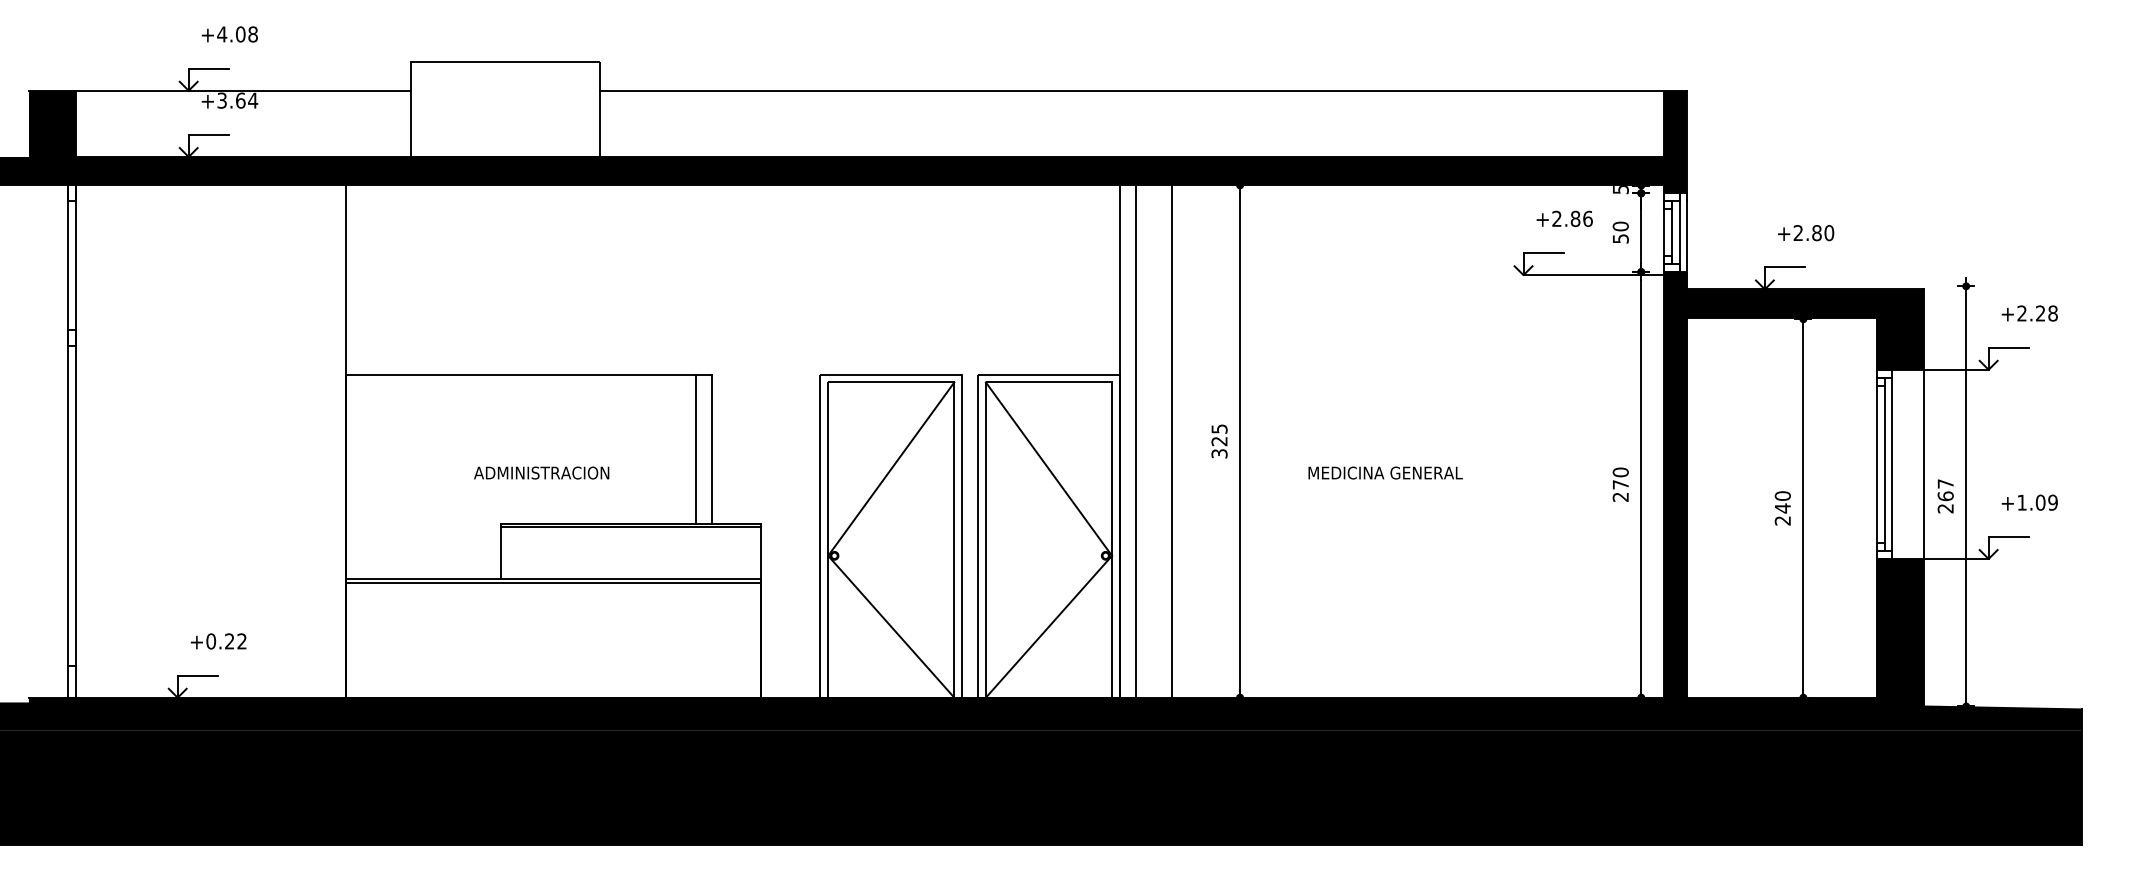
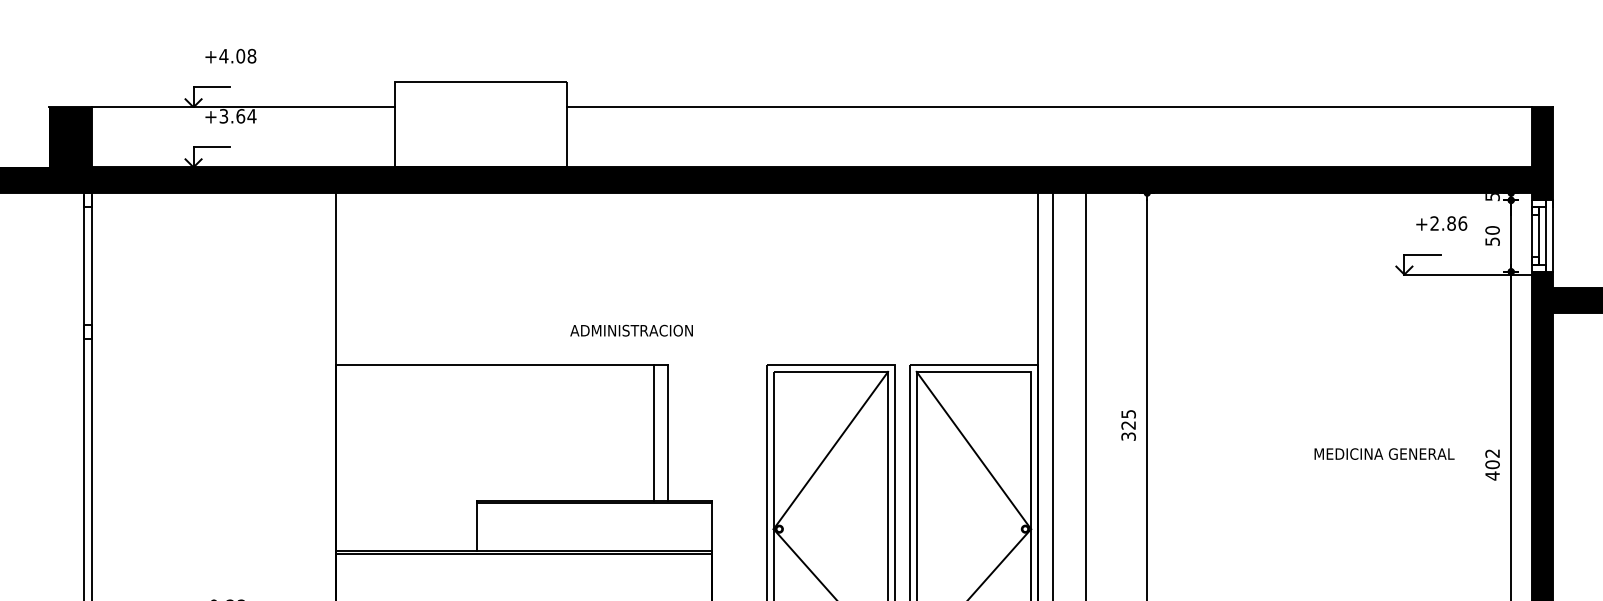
text: (541, 472) -> (631, 330), moved
text: (1385, 472) -> (1384, 453), moved
text: (1620, 484) -> (1492, 464), 270 -> 402

